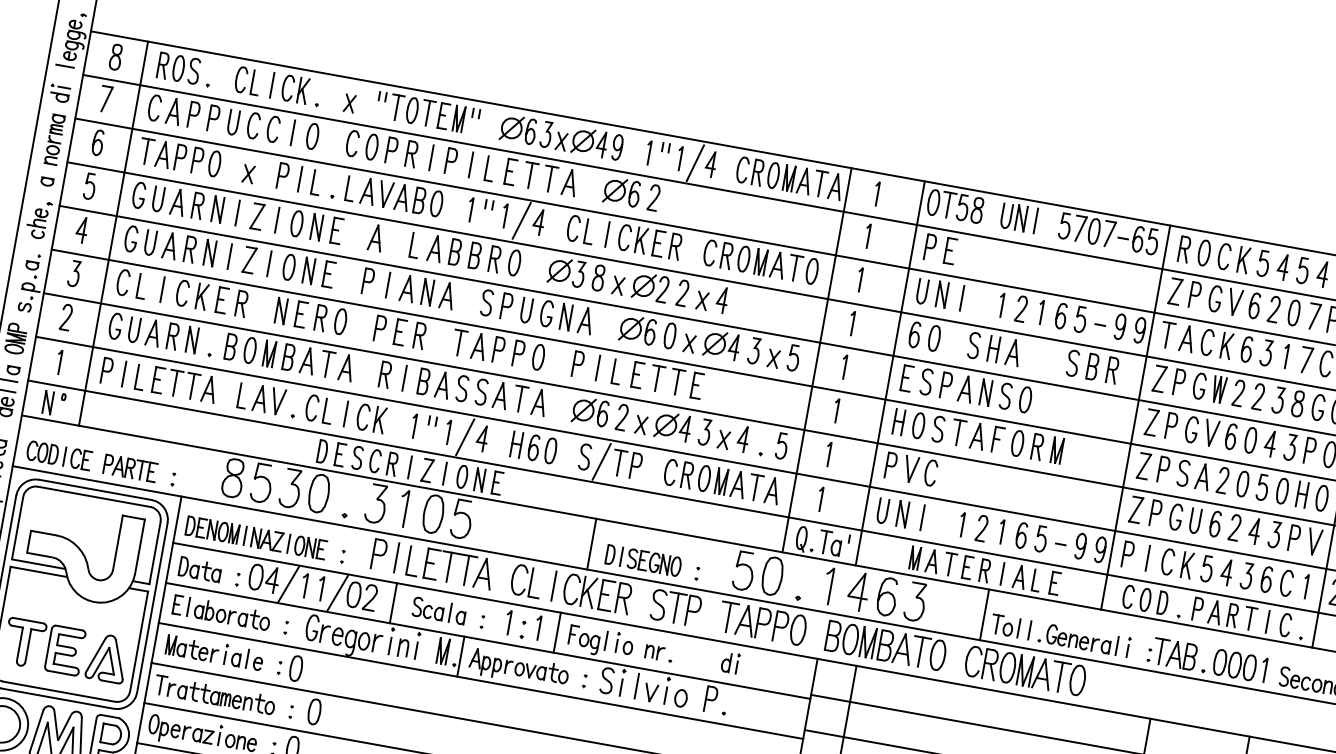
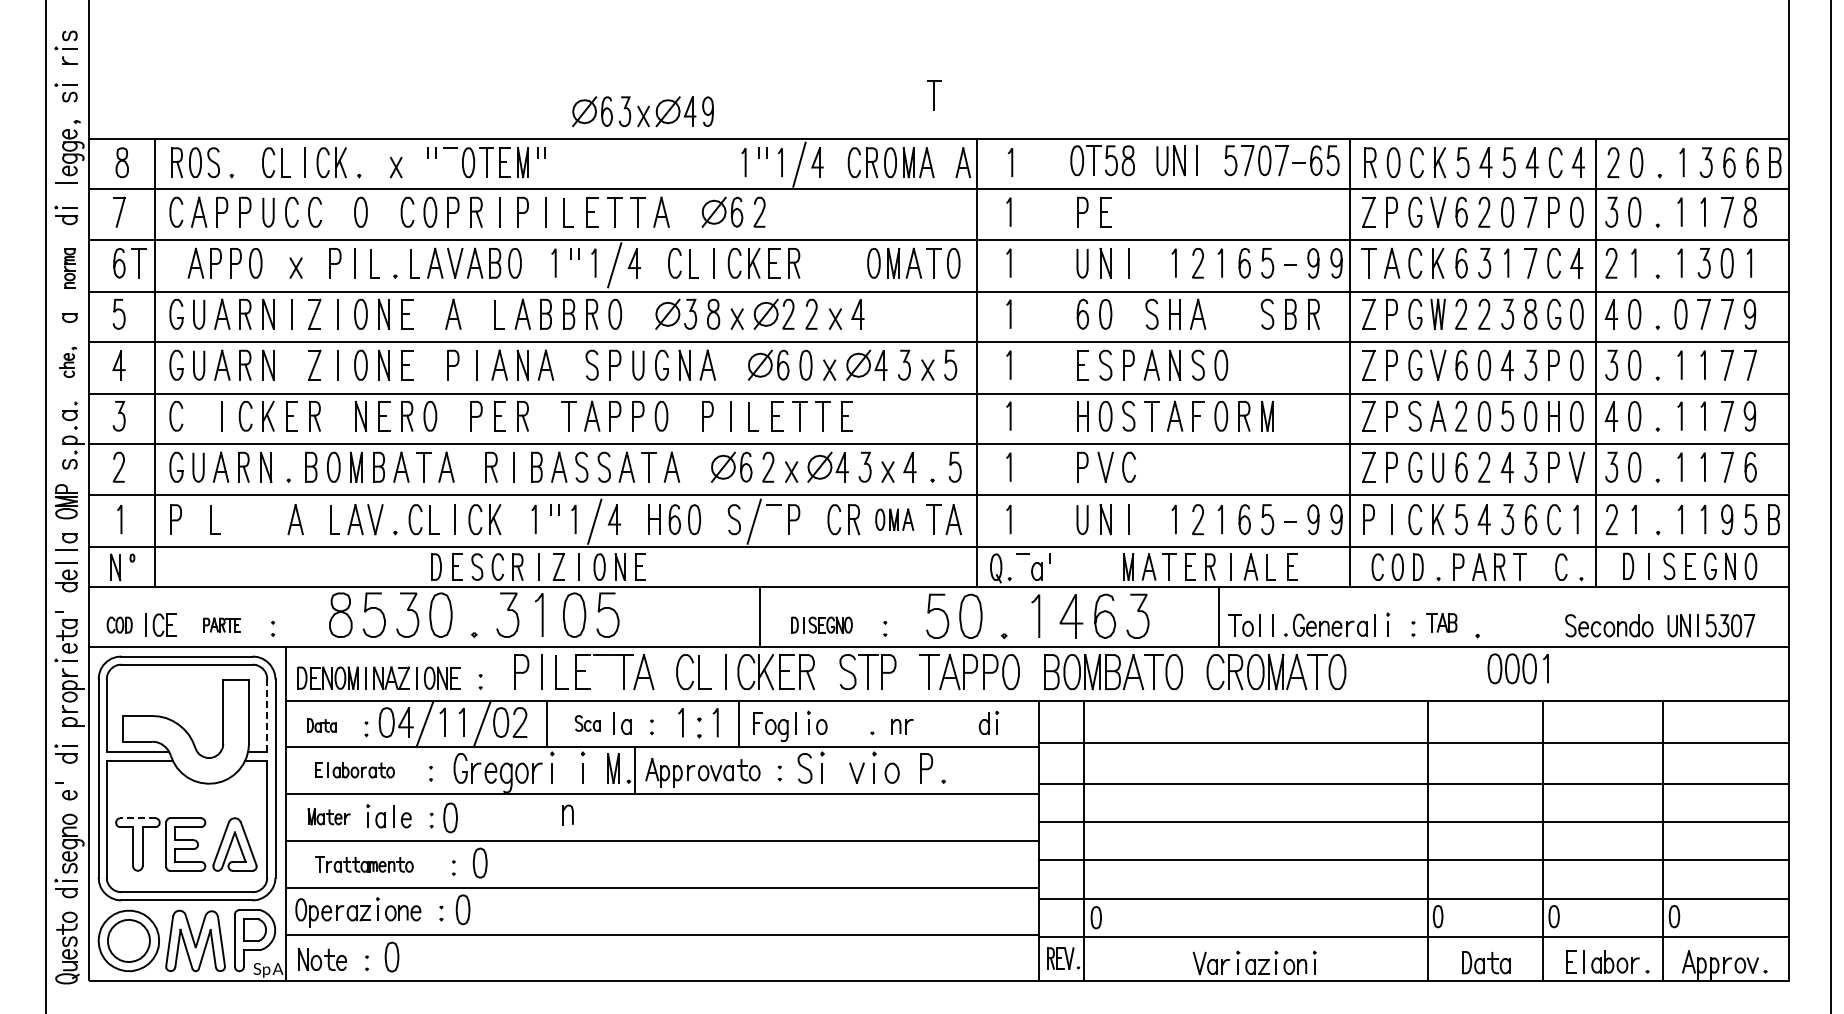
line: (397, 107) -> (450, 162), removed
line: (292, 132) -> (337, 211), removed
part: (561, 137) -> (642, 111), moved
part: (54, 139) -> (69, 268), size x0.7
part: (146, 151) -> (138, 263), moved
part: (820, 183) -> (934, 95), moved
part: (38, 219) -> (67, 362), size x0.7
part: (717, 254) -> (843, 263), removed
line: (229, 255) -> (291, 364), removed
line: (138, 285) -> (194, 416), removed
line: (123, 373) -> (195, 519), removed
line: (890, 373) -> (1062, 362), removed
part: (175, 383) -> (256, 519), removed
part: (42, 452) -> (119, 624), size x0.7
line: (619, 463) -> (774, 519), removed
part: (129, 467) -> (221, 624), size x0.6
part: (722, 481) -> (894, 519), size x0.7
line: (825, 542) -> (1023, 567), removed
line: (155, 553) -> (267, 716), solid -> dashed
part: (643, 560) -> (821, 624), size x0.7
line: (449, 567) -> (603, 672), removed
part: (199, 569) -> (321, 725), size x0.6
part: (427, 608) -> (587, 723), size x0.7
part: (221, 612) -> (354, 769), size x0.7
line: (28, 620) -> (137, 818), solid -> dashed
line: (1267, 622) -> (1540, 567), removed
part: (403, 647) -> (567, 814), moved
part: (191, 648) -> (328, 816), size x0.7
part: (655, 652) -> (902, 726), moved
part: (1174, 653) -> (1441, 622), size x0.6
part: (730, 662) -> (988, 722), moved
part: (1239, 665) -> (1517, 668), moved
line: (636, 686) -> (839, 768), removed
part: (215, 695) -> (364, 864), size x0.7

